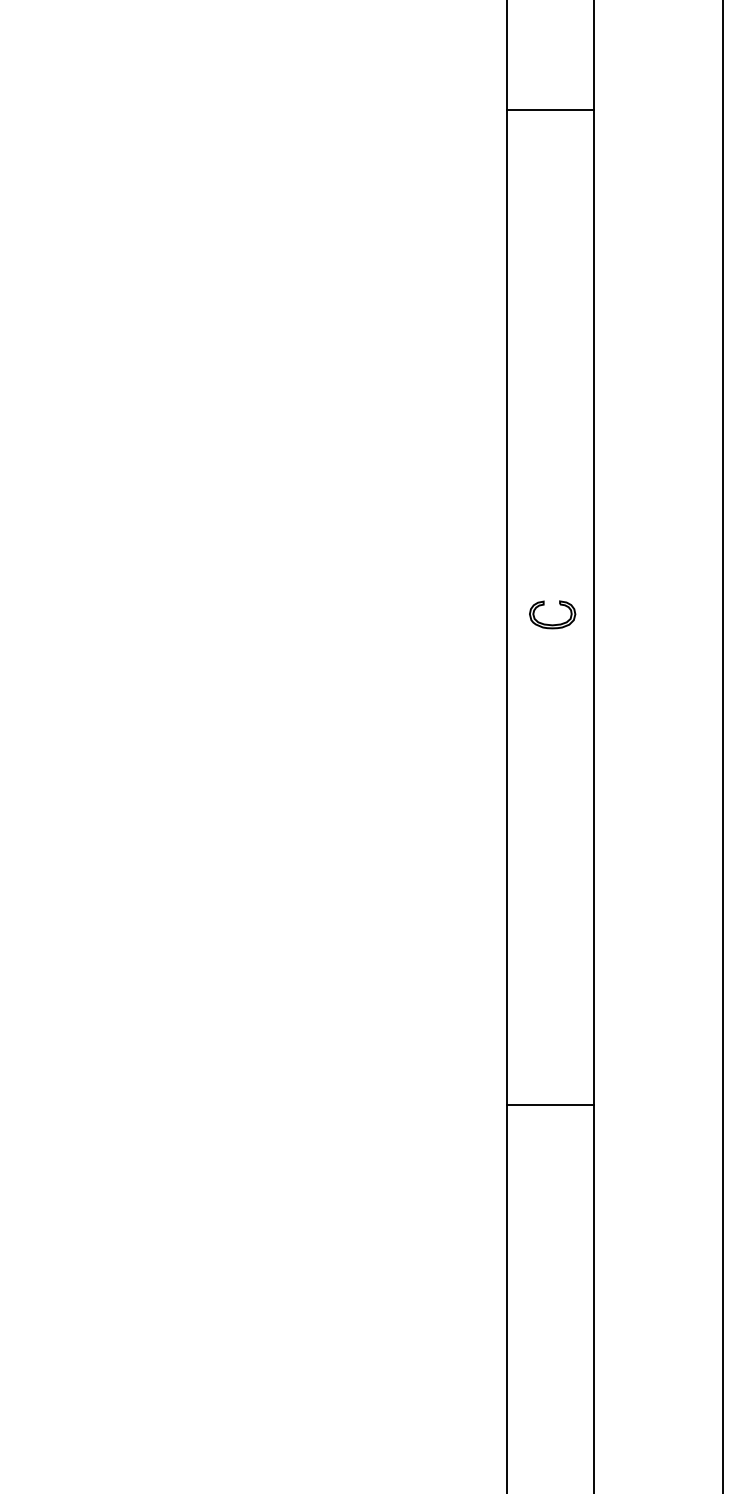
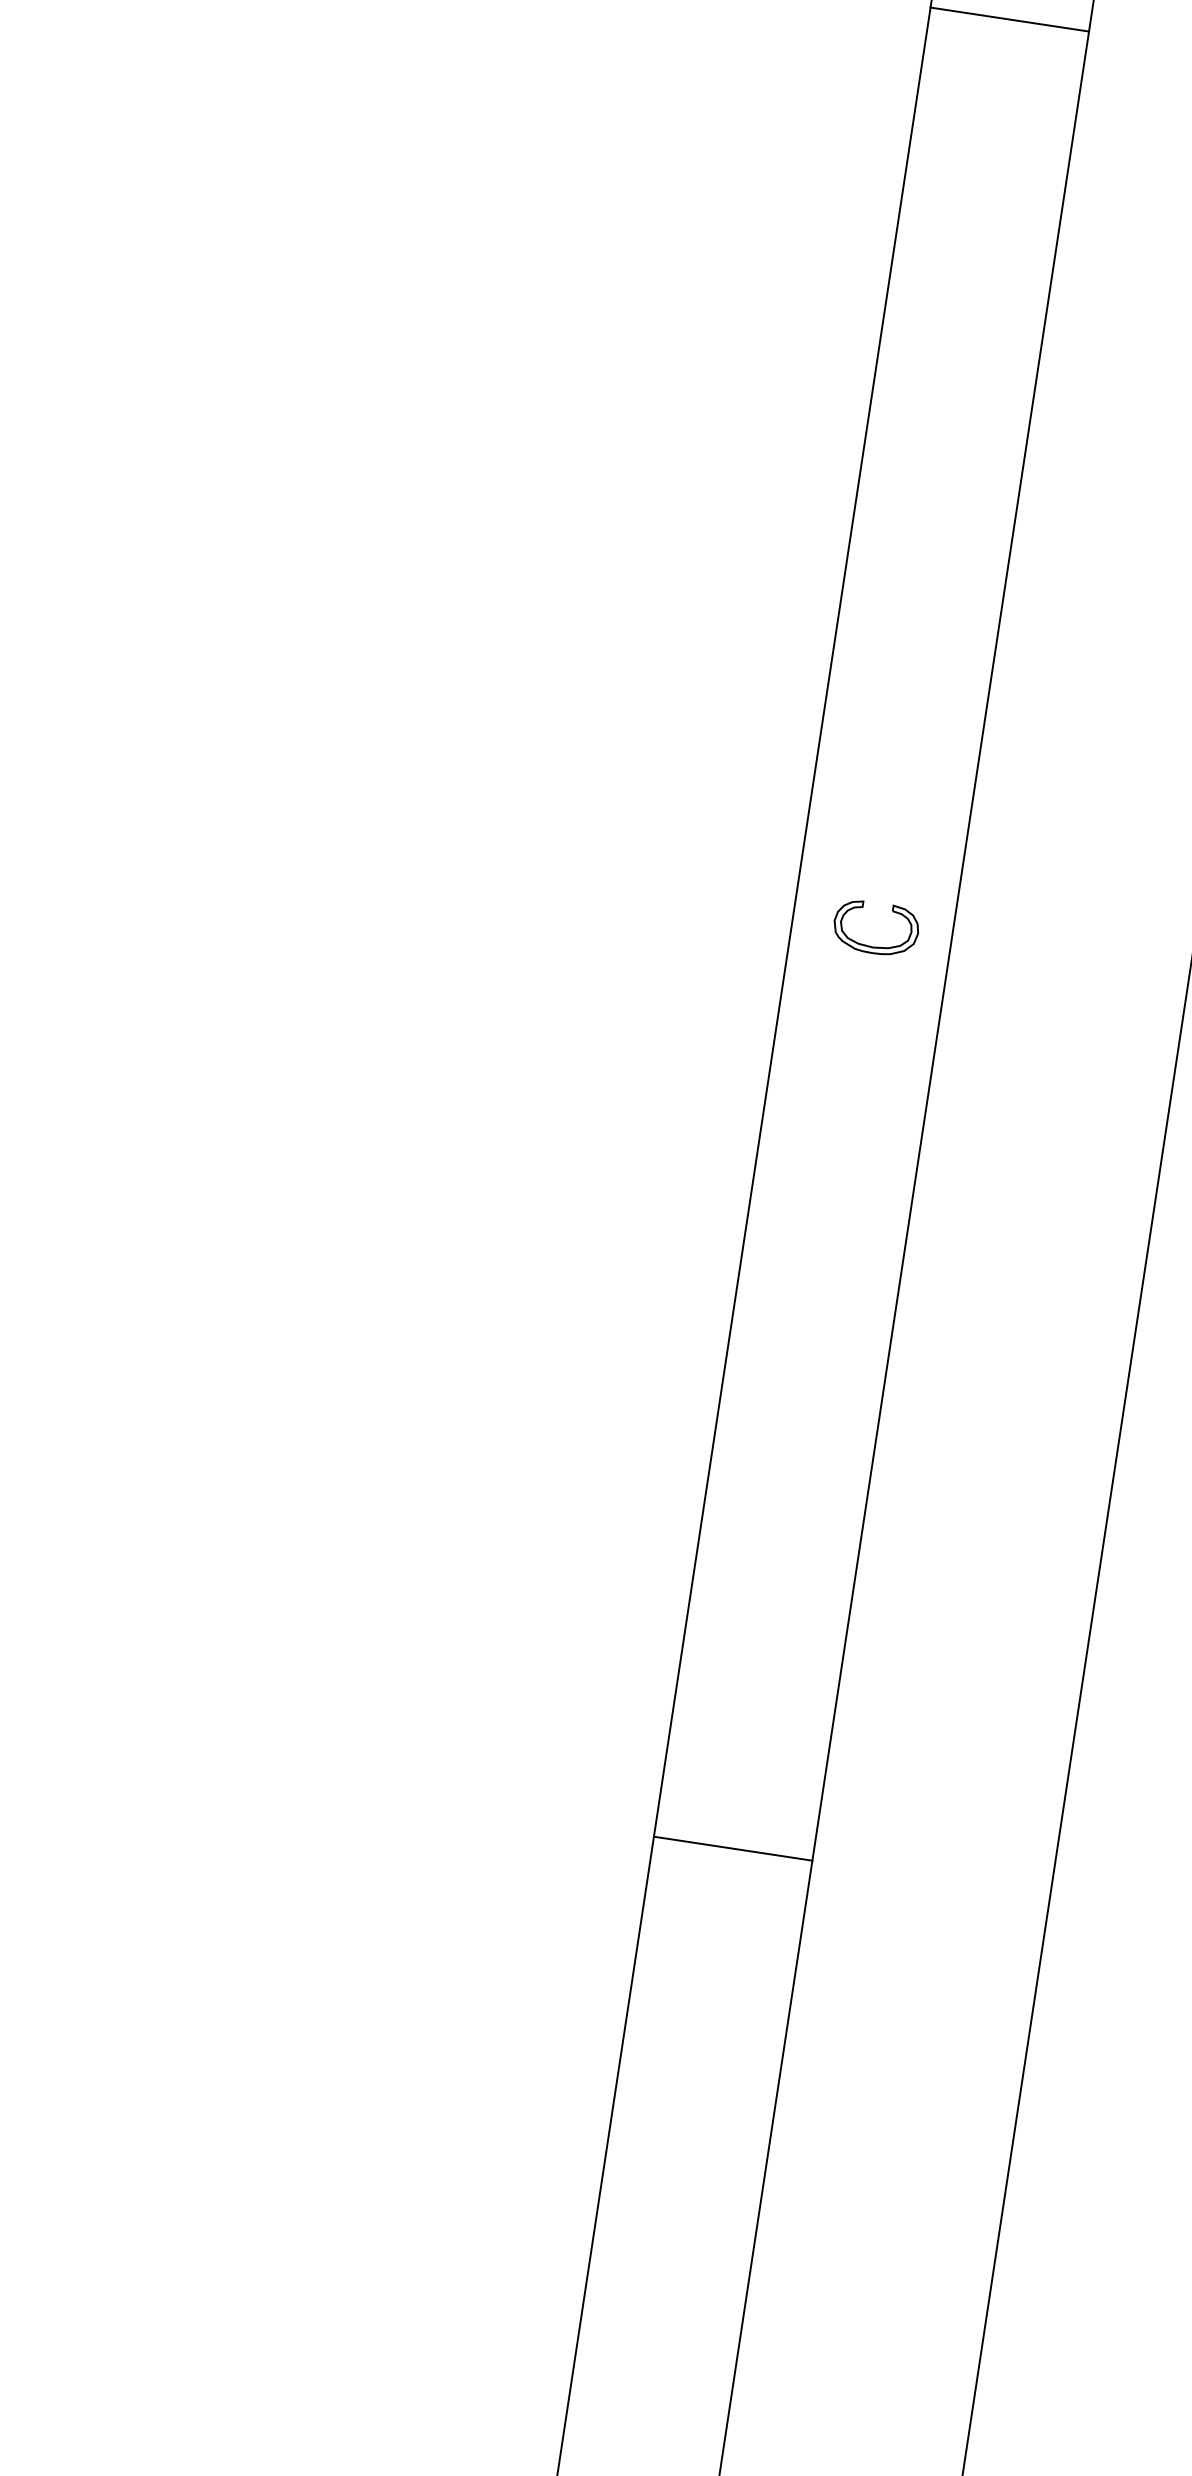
line: (550, 110) -> (1009, 19), moved
part: (552, 624) -> (873, 945), moved
line: (550, 1105) -> (732, 1848), moved

